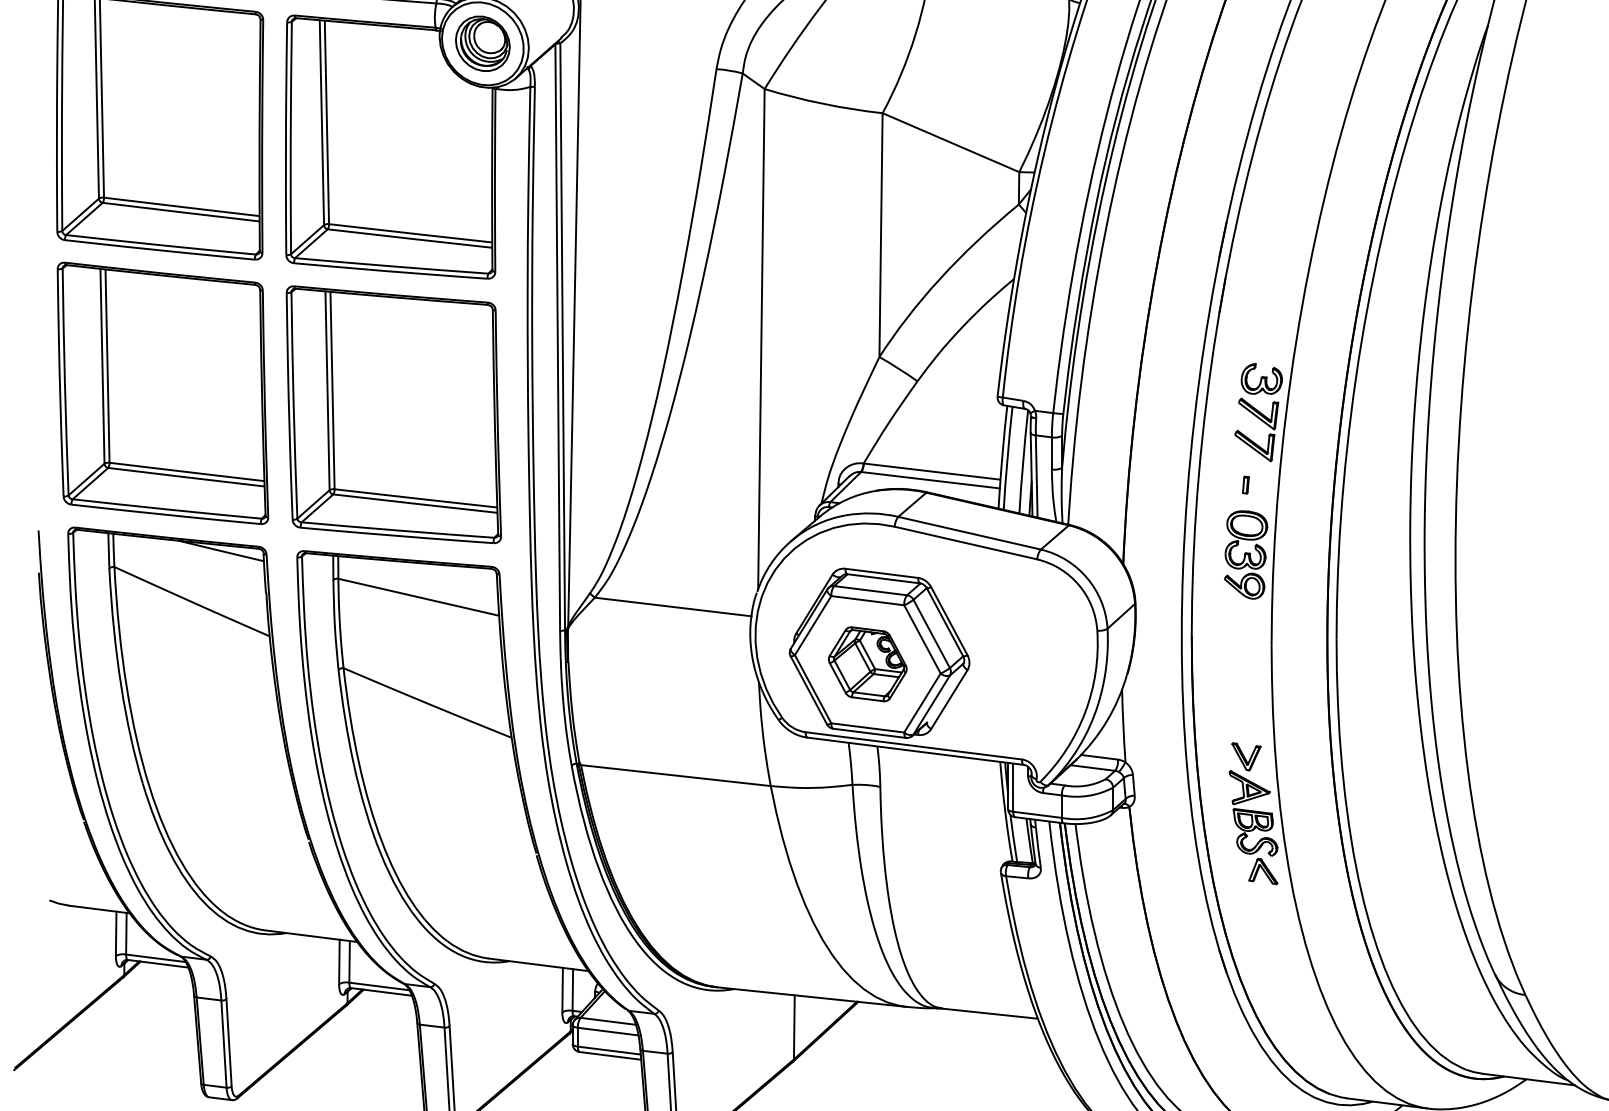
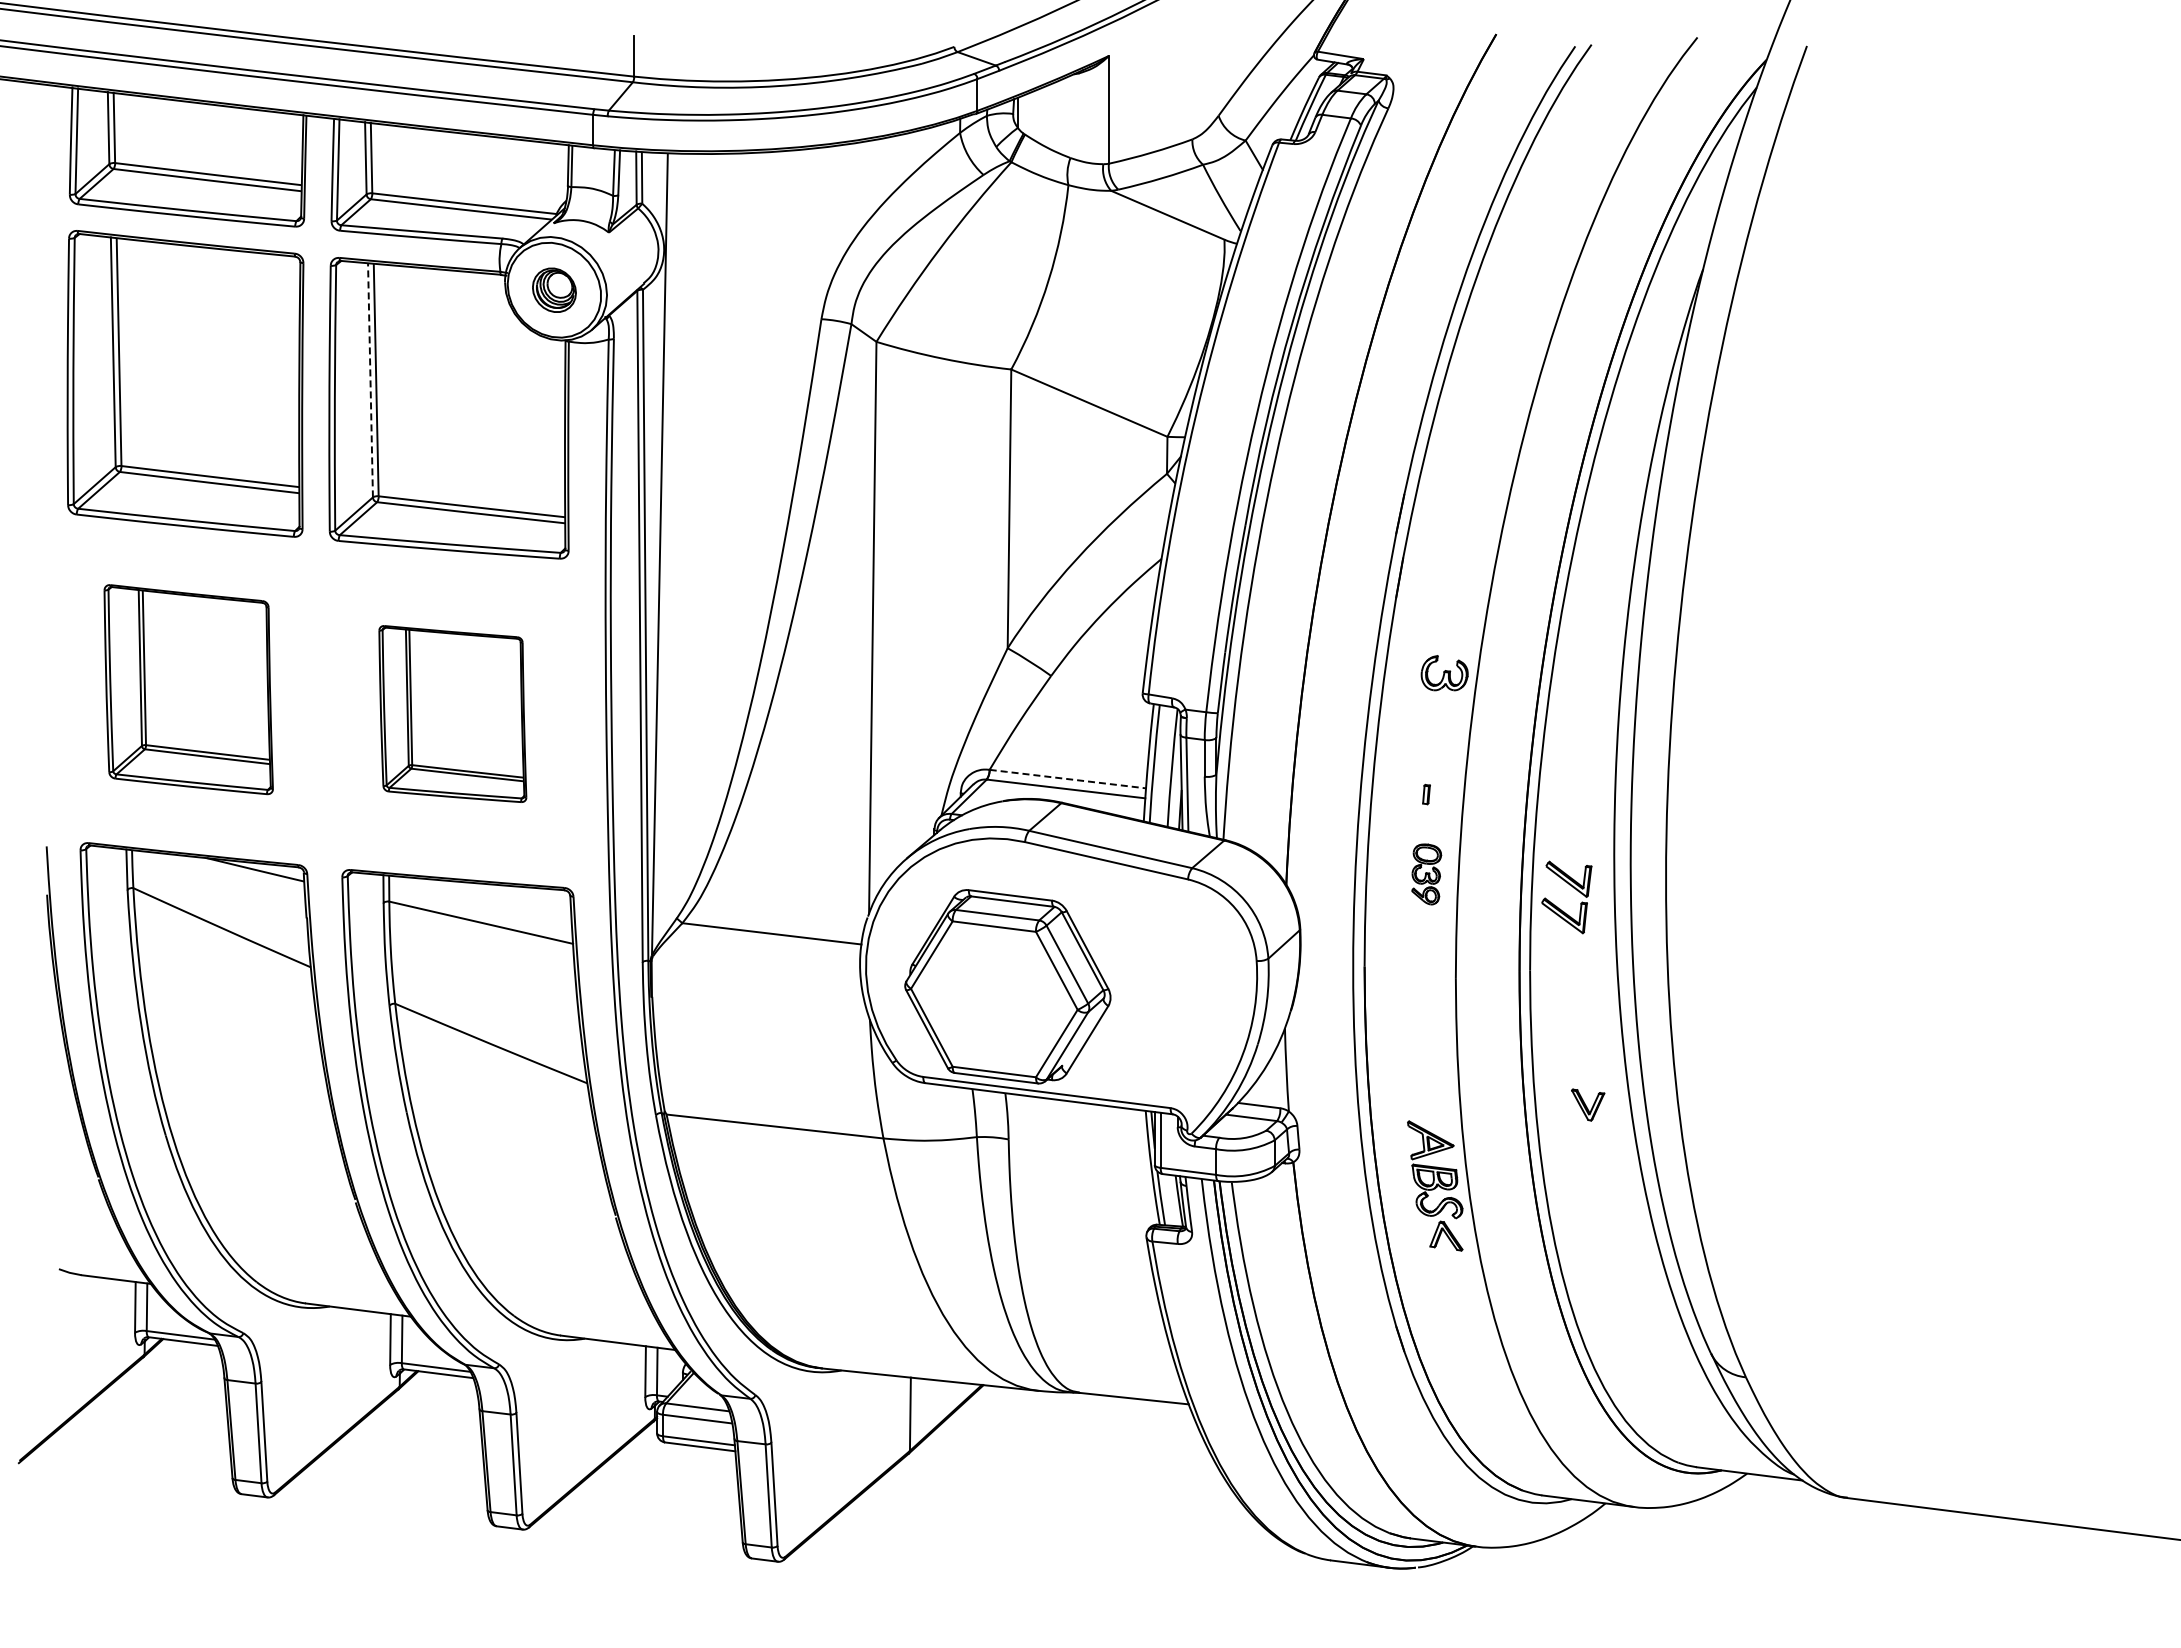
part: (482, 44) -> (554, 290), size x0.7
line: (321, 121) -> (370, 379), solid -> dashed
part: (162, 393) -> (188, 689), size x0.7
part: (393, 414) -> (452, 713), size x0.6
part: (1262, 422) -> (1573, 888), moved
line: (931, 471) -> (1067, 779), solid -> dashed
part: (1245, 555) -> (1426, 874), size x0.6
part: (867, 664) -> (994, 999), removed
part: (1246, 756) -> (1588, 1104), moved

